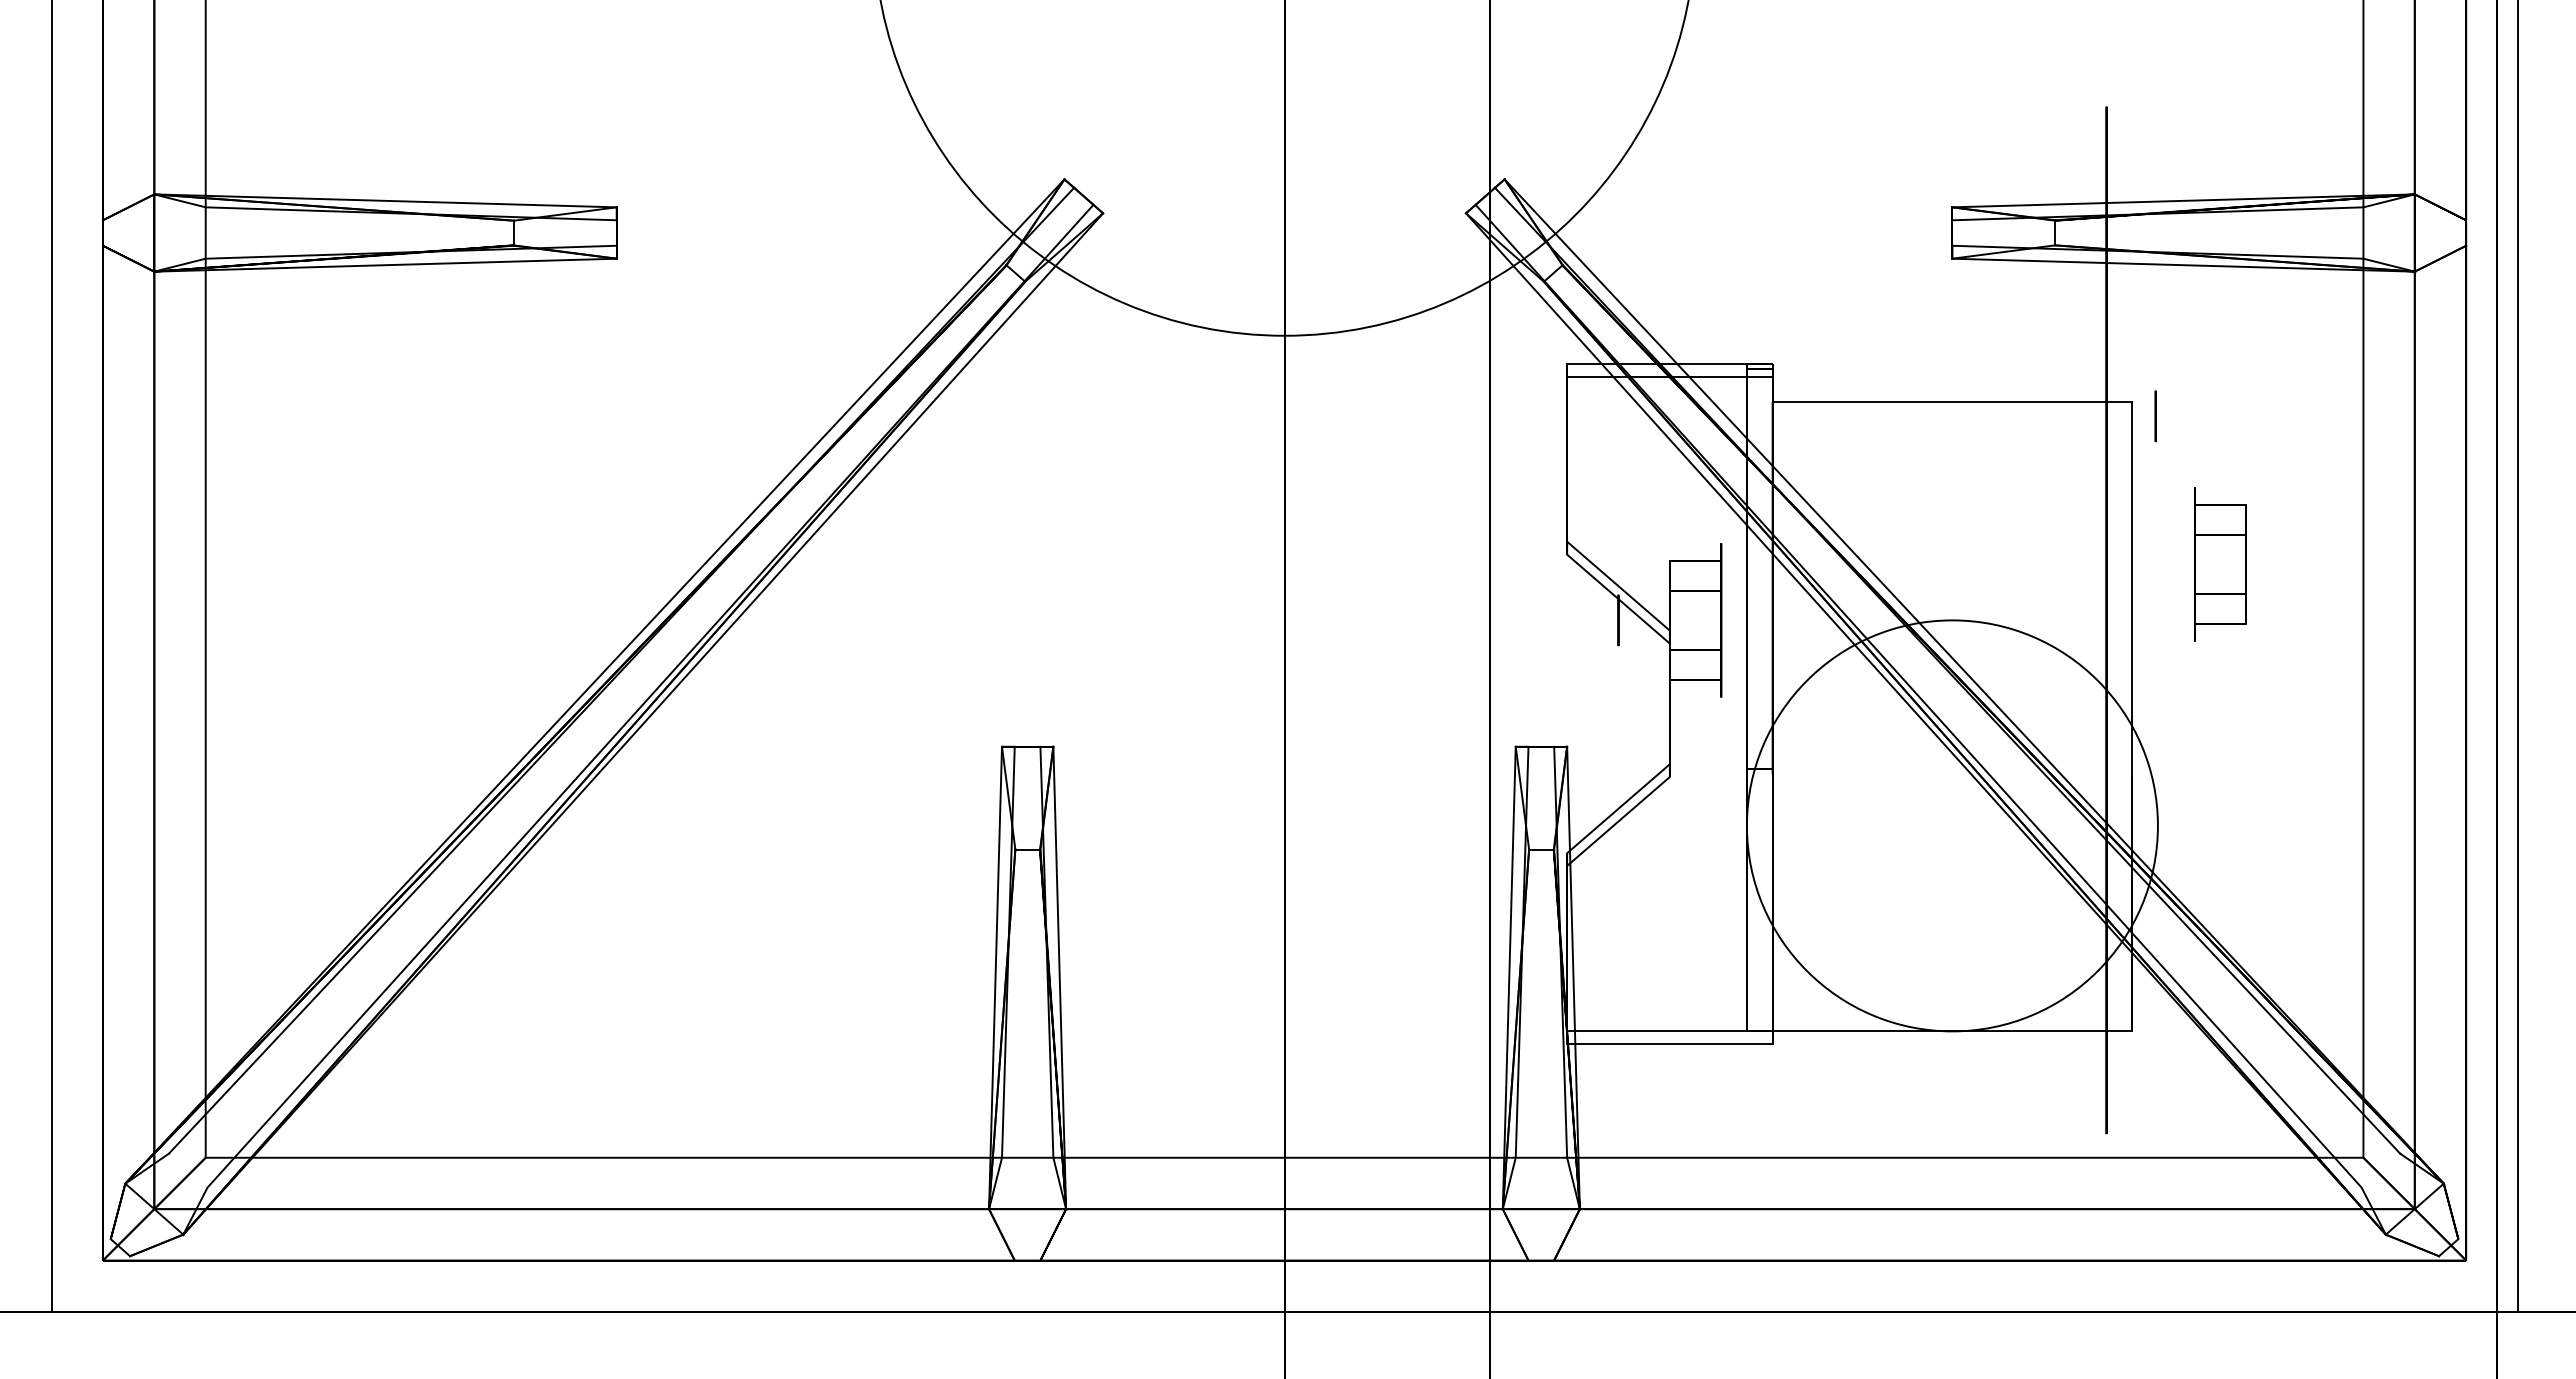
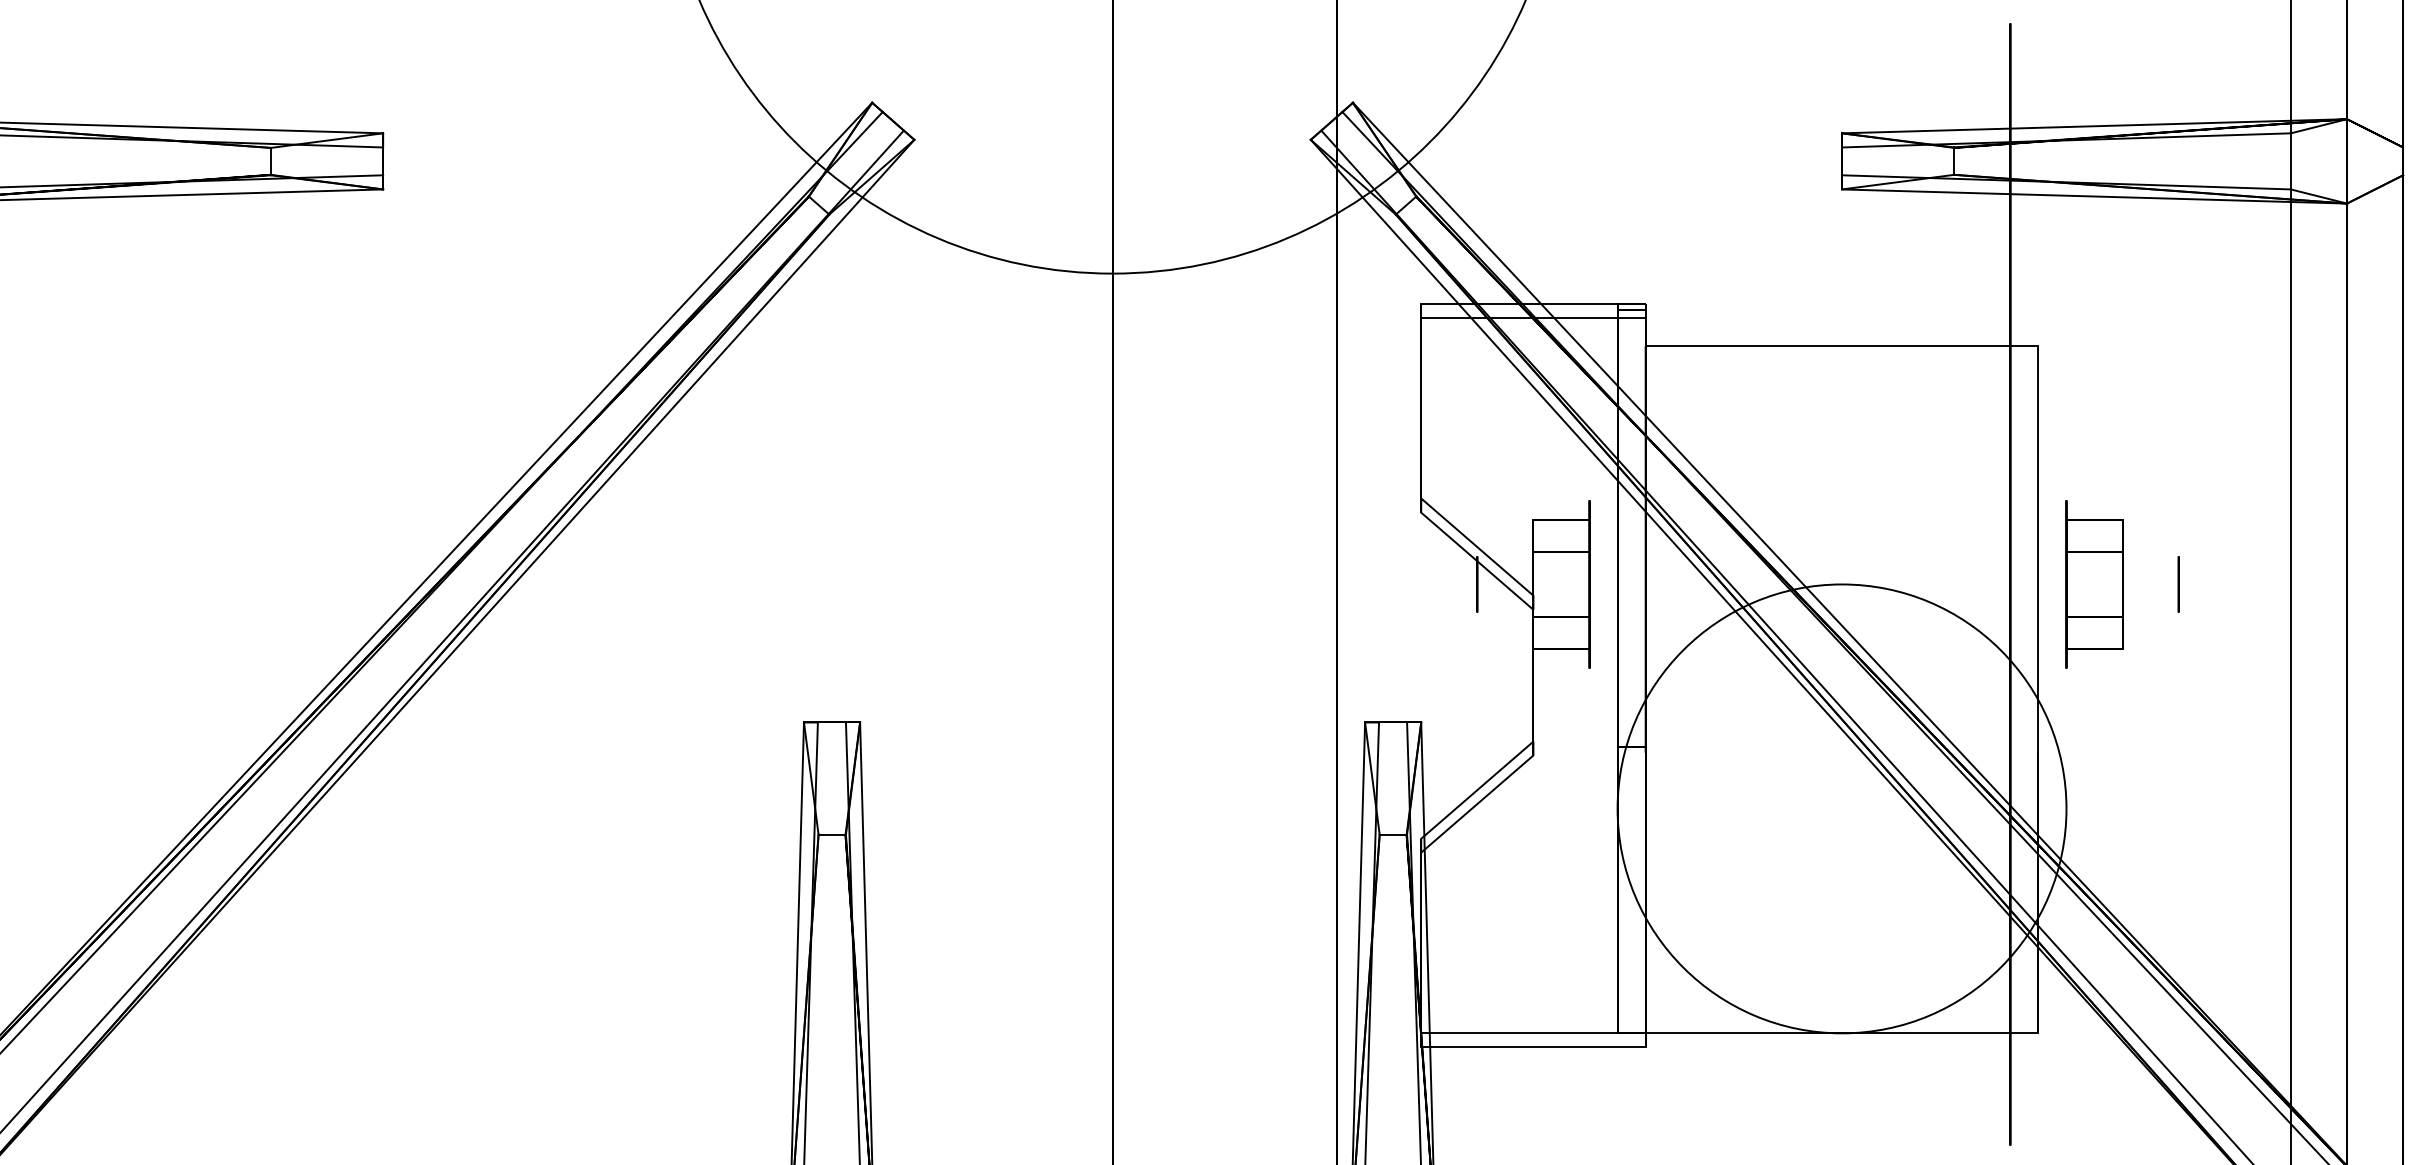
circle: (2155, 416) -> (2178, 584), moved
part: (2220, 564) -> (2094, 584), moved

